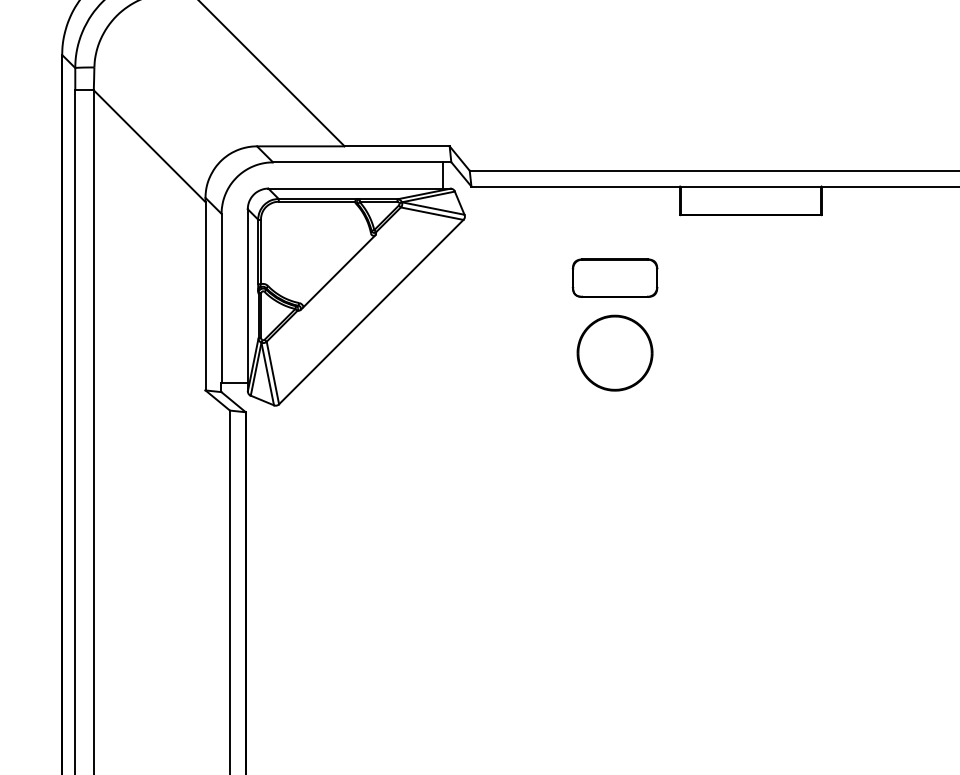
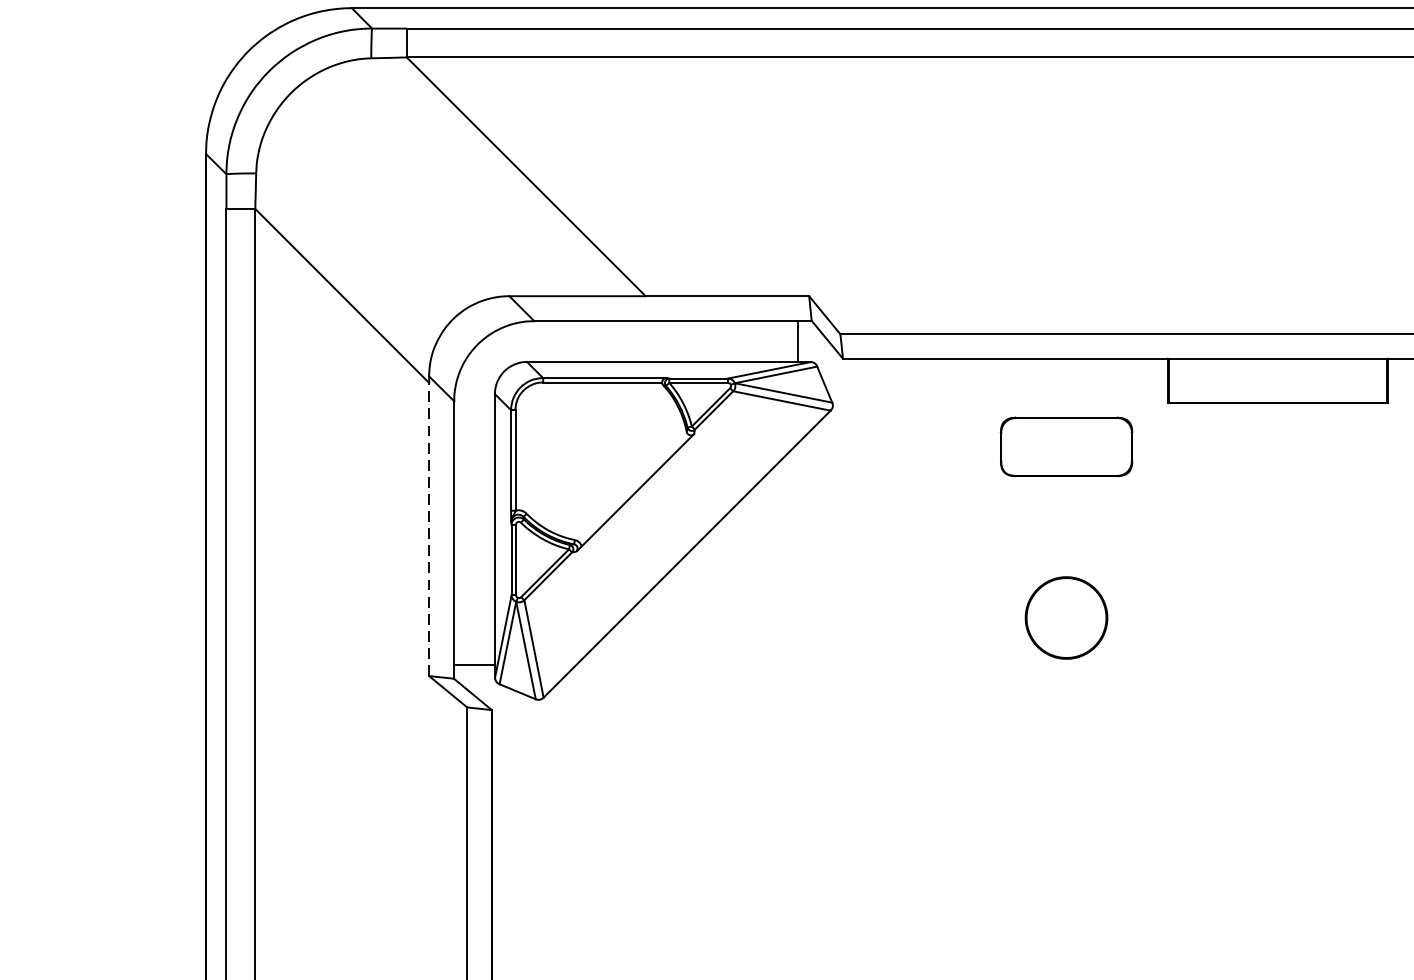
part: (614, 277) -> (1065, 445), moved
line: (205, 295) -> (429, 528), solid -> dashed
part: (614, 352) -> (1065, 617), size x0.7

